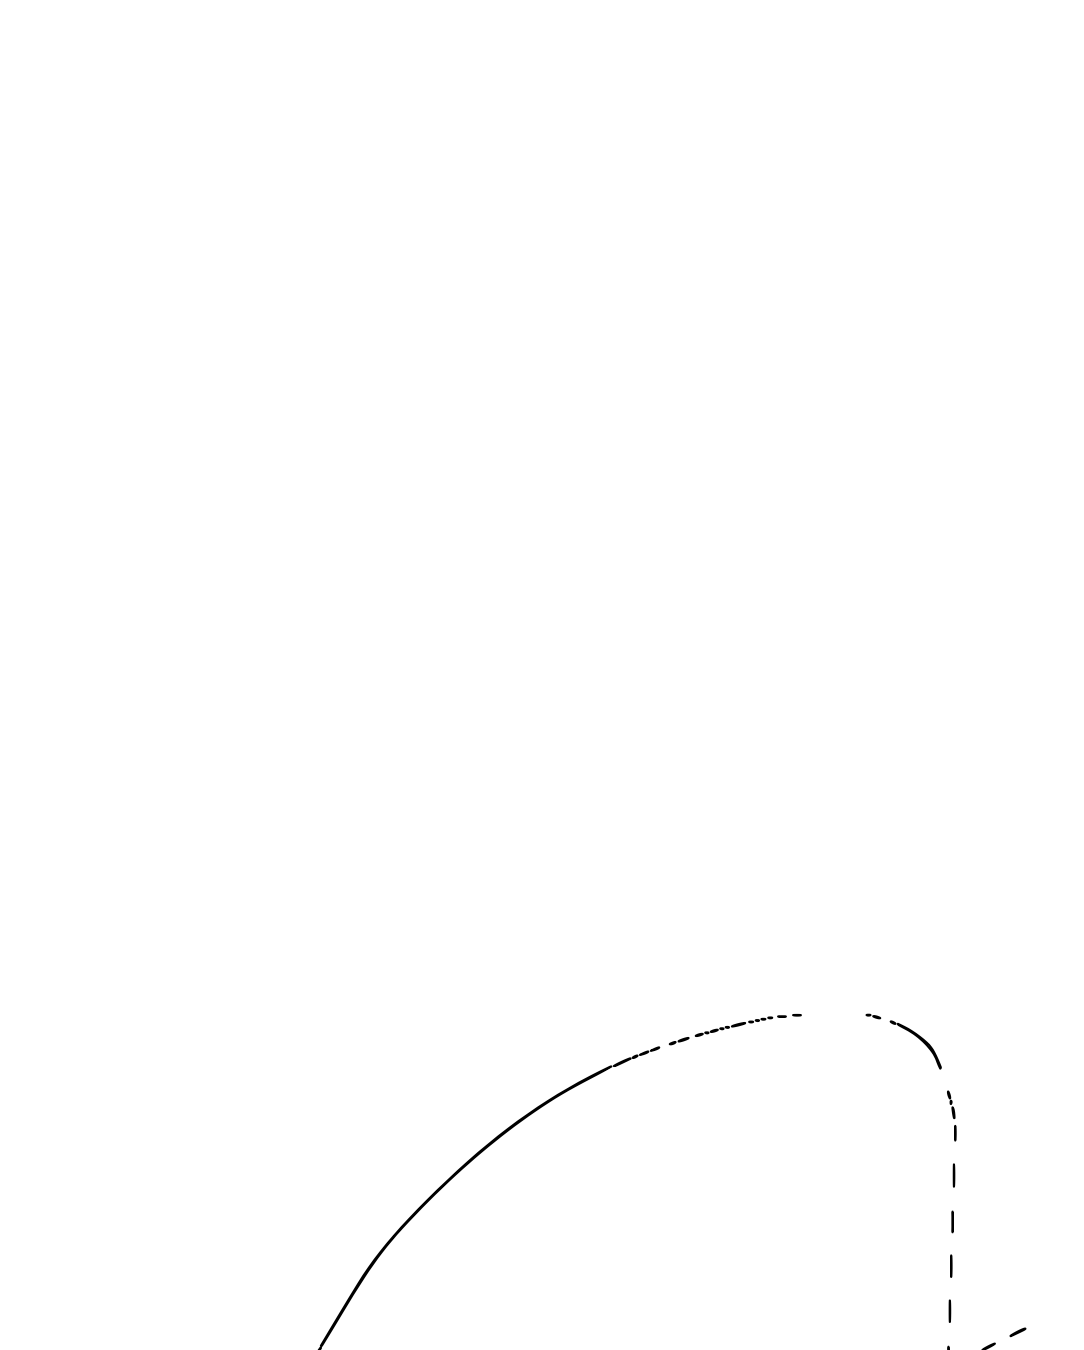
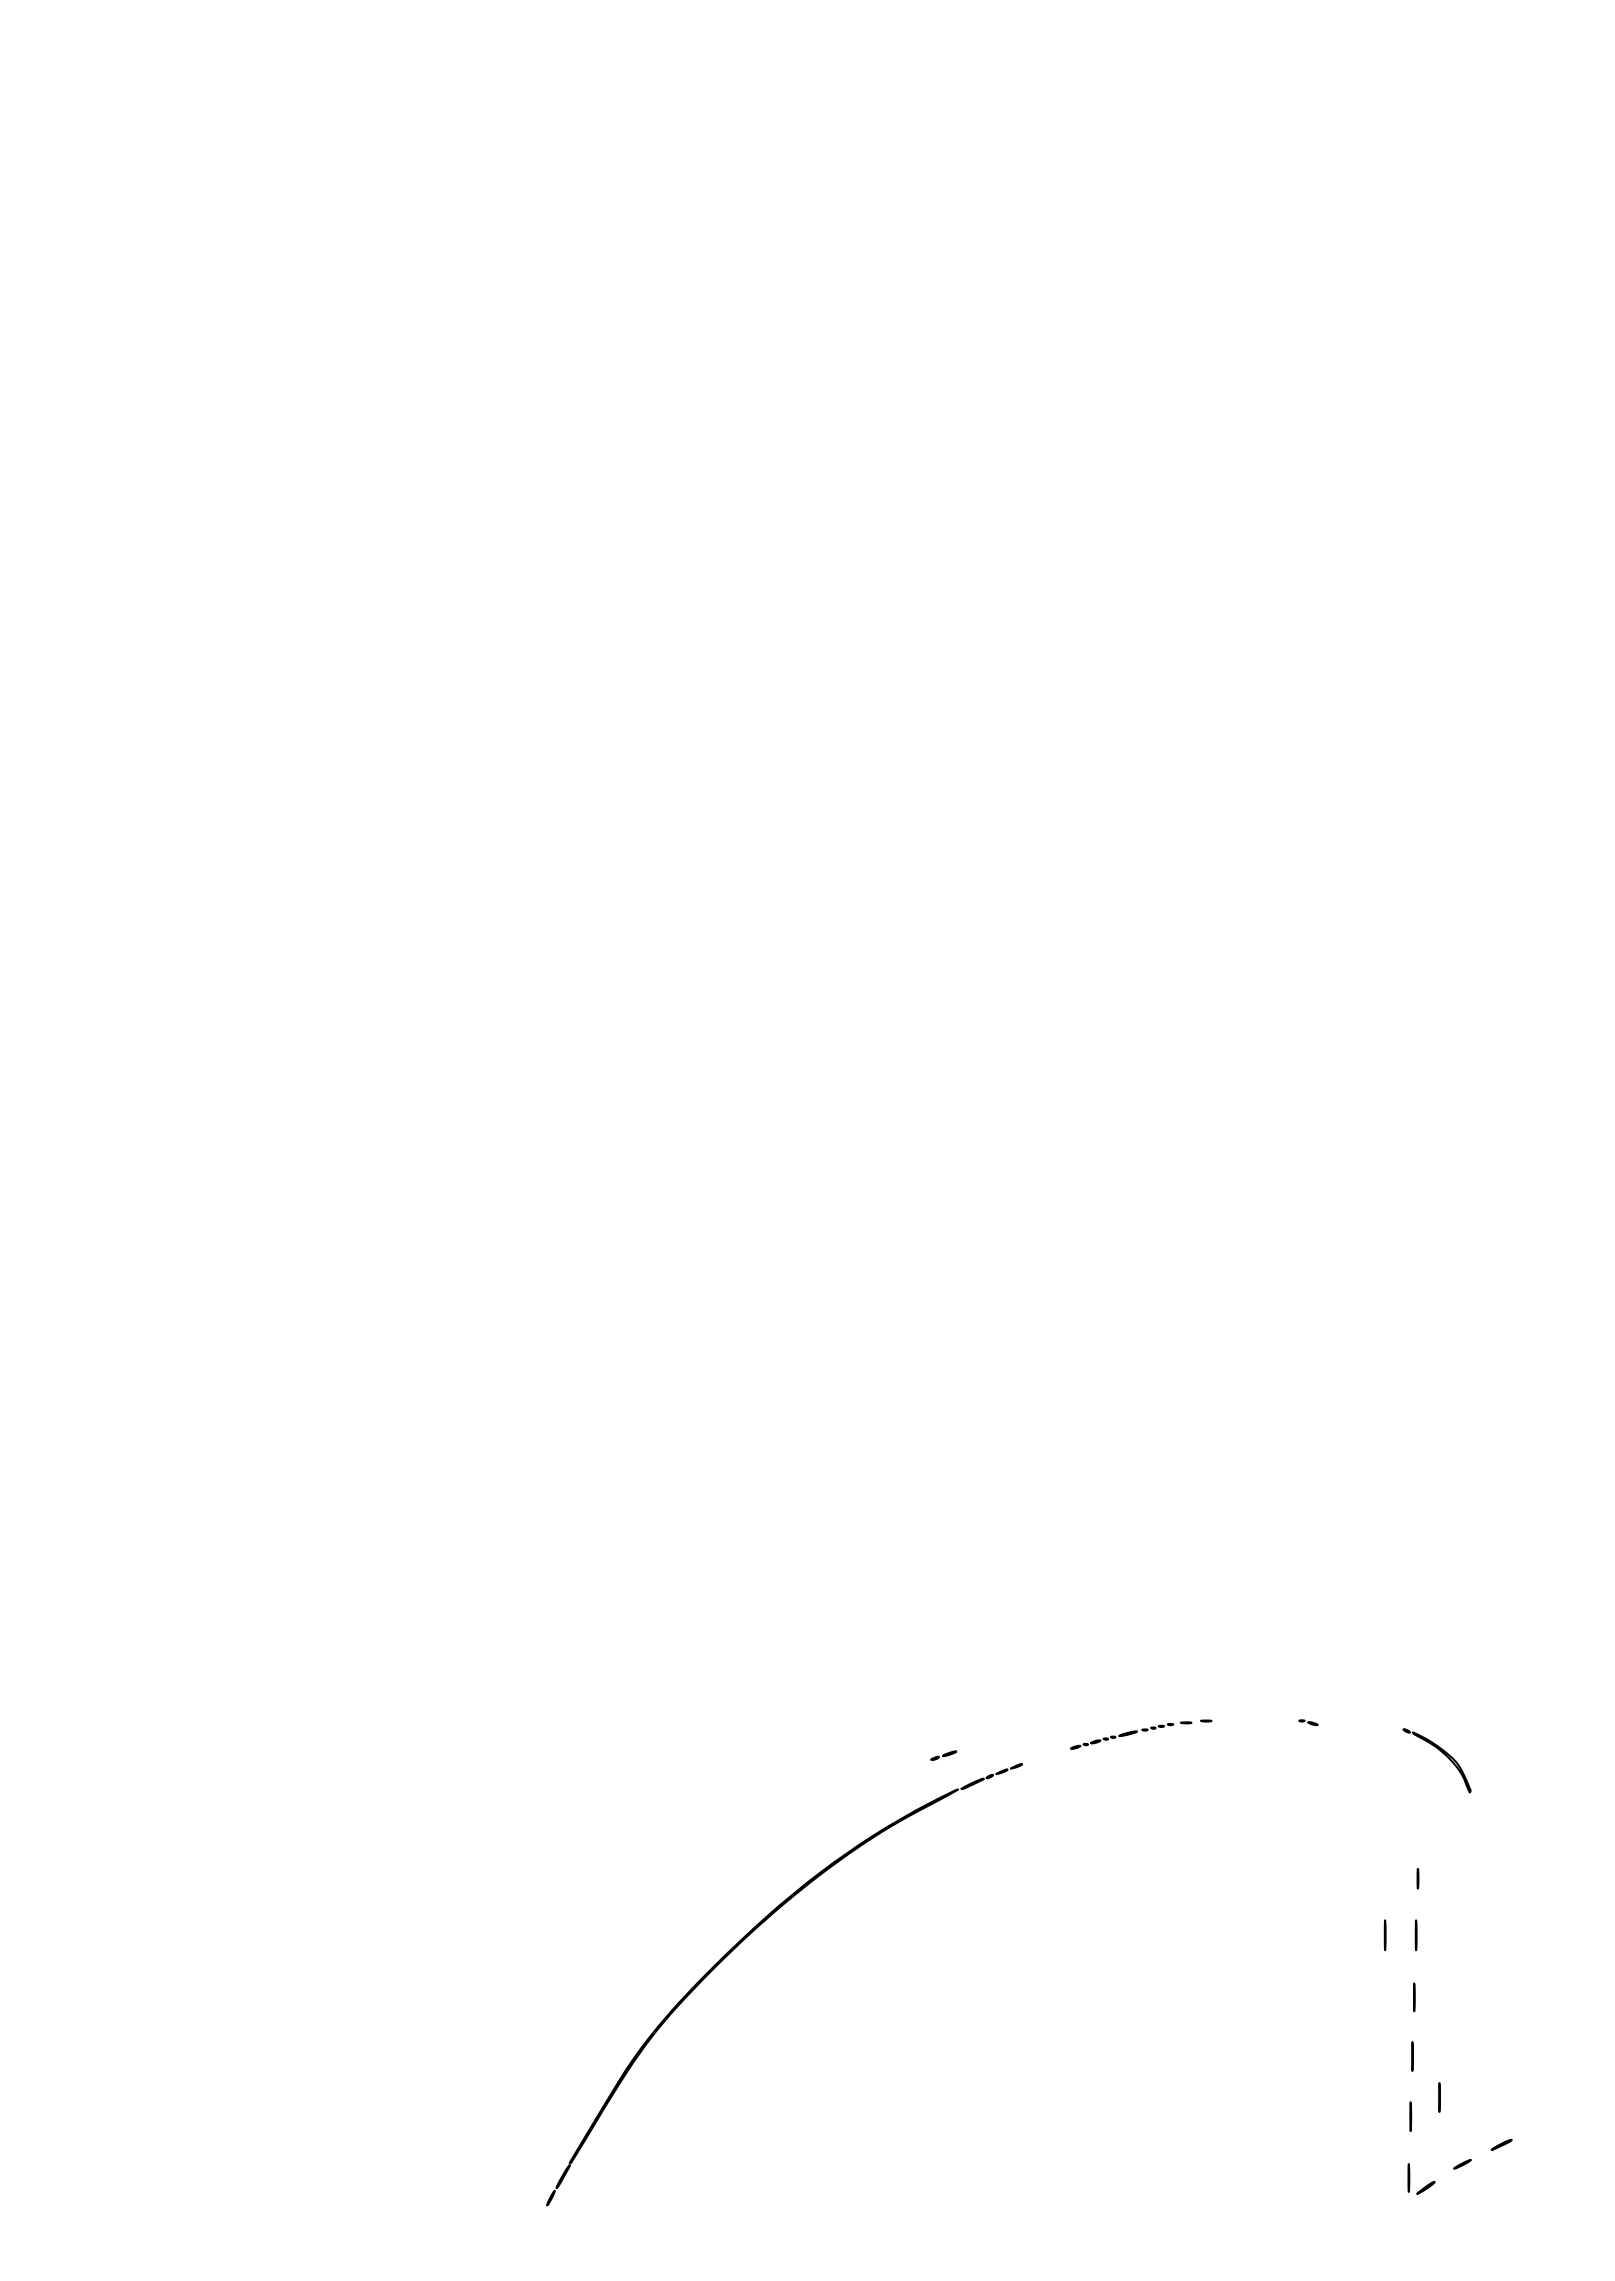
part: (919, 1039) -> (1442, 1753), moved
line: (678, 1041) -> (943, 1755), moved
part: (951, 1104) -> (1412, 1840), removed
line: (930, 1174) -> (1384, 1934), added
line: (971, 1296) -> (1439, 2097), added

